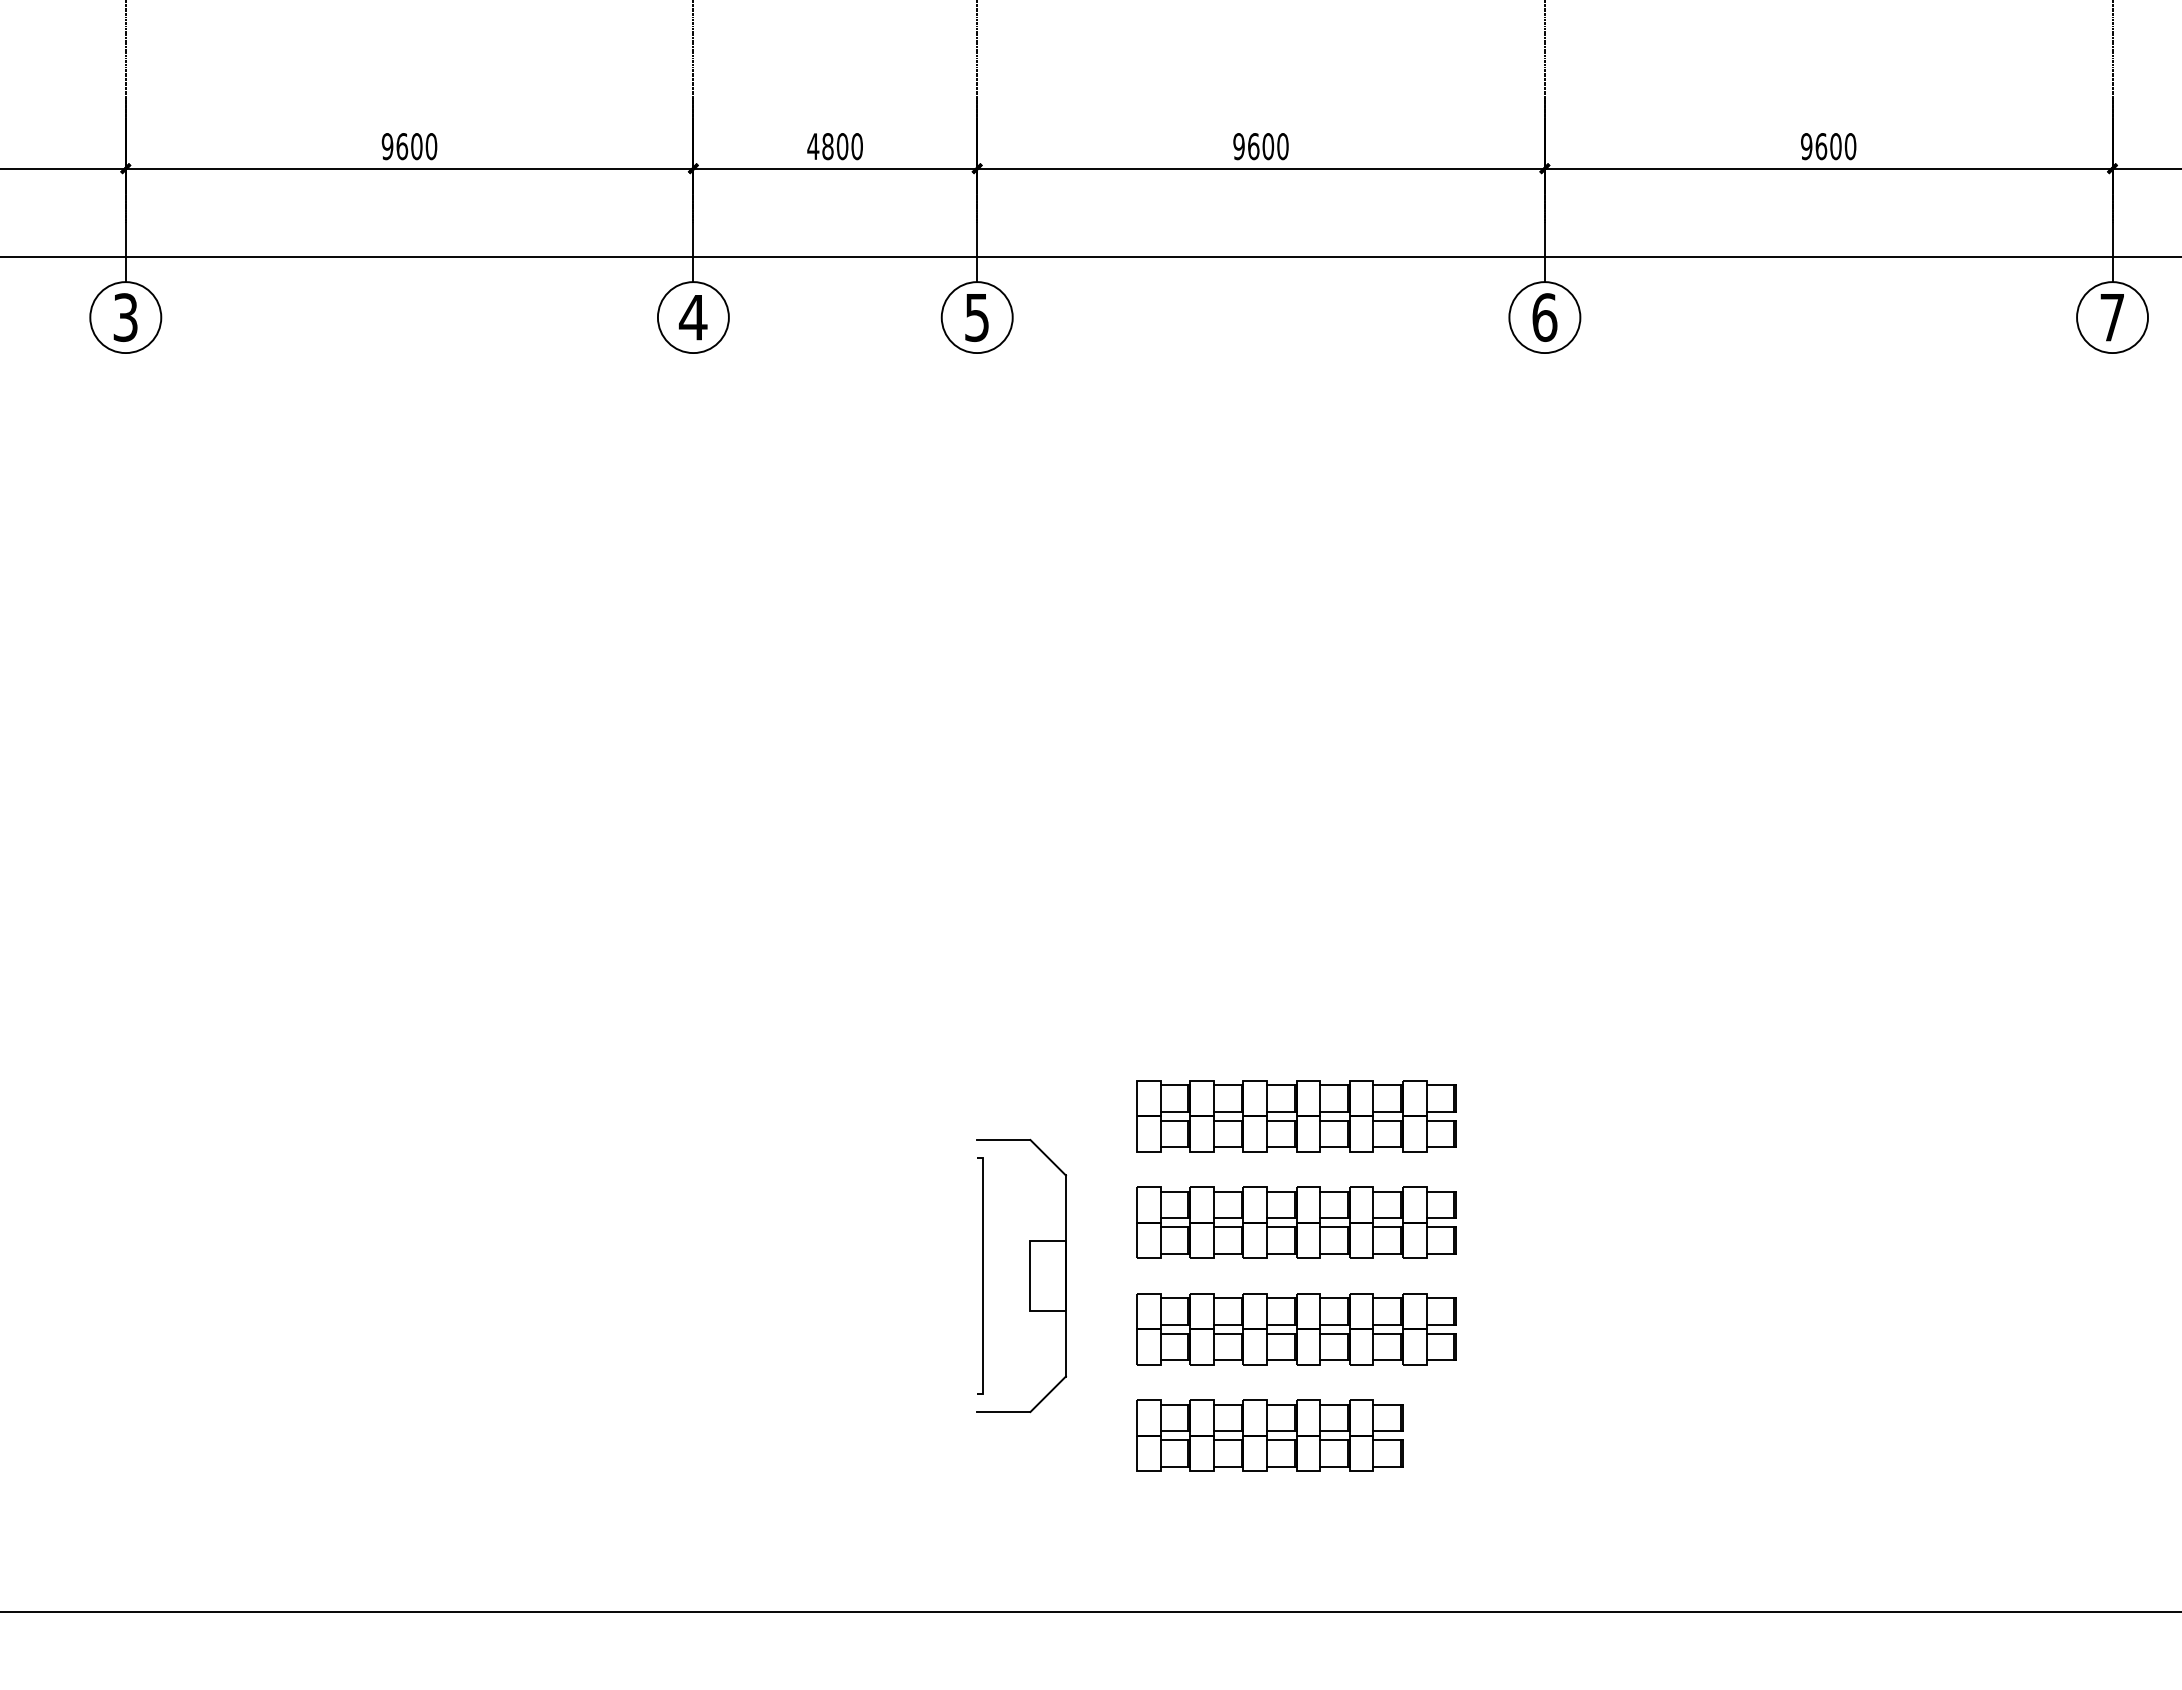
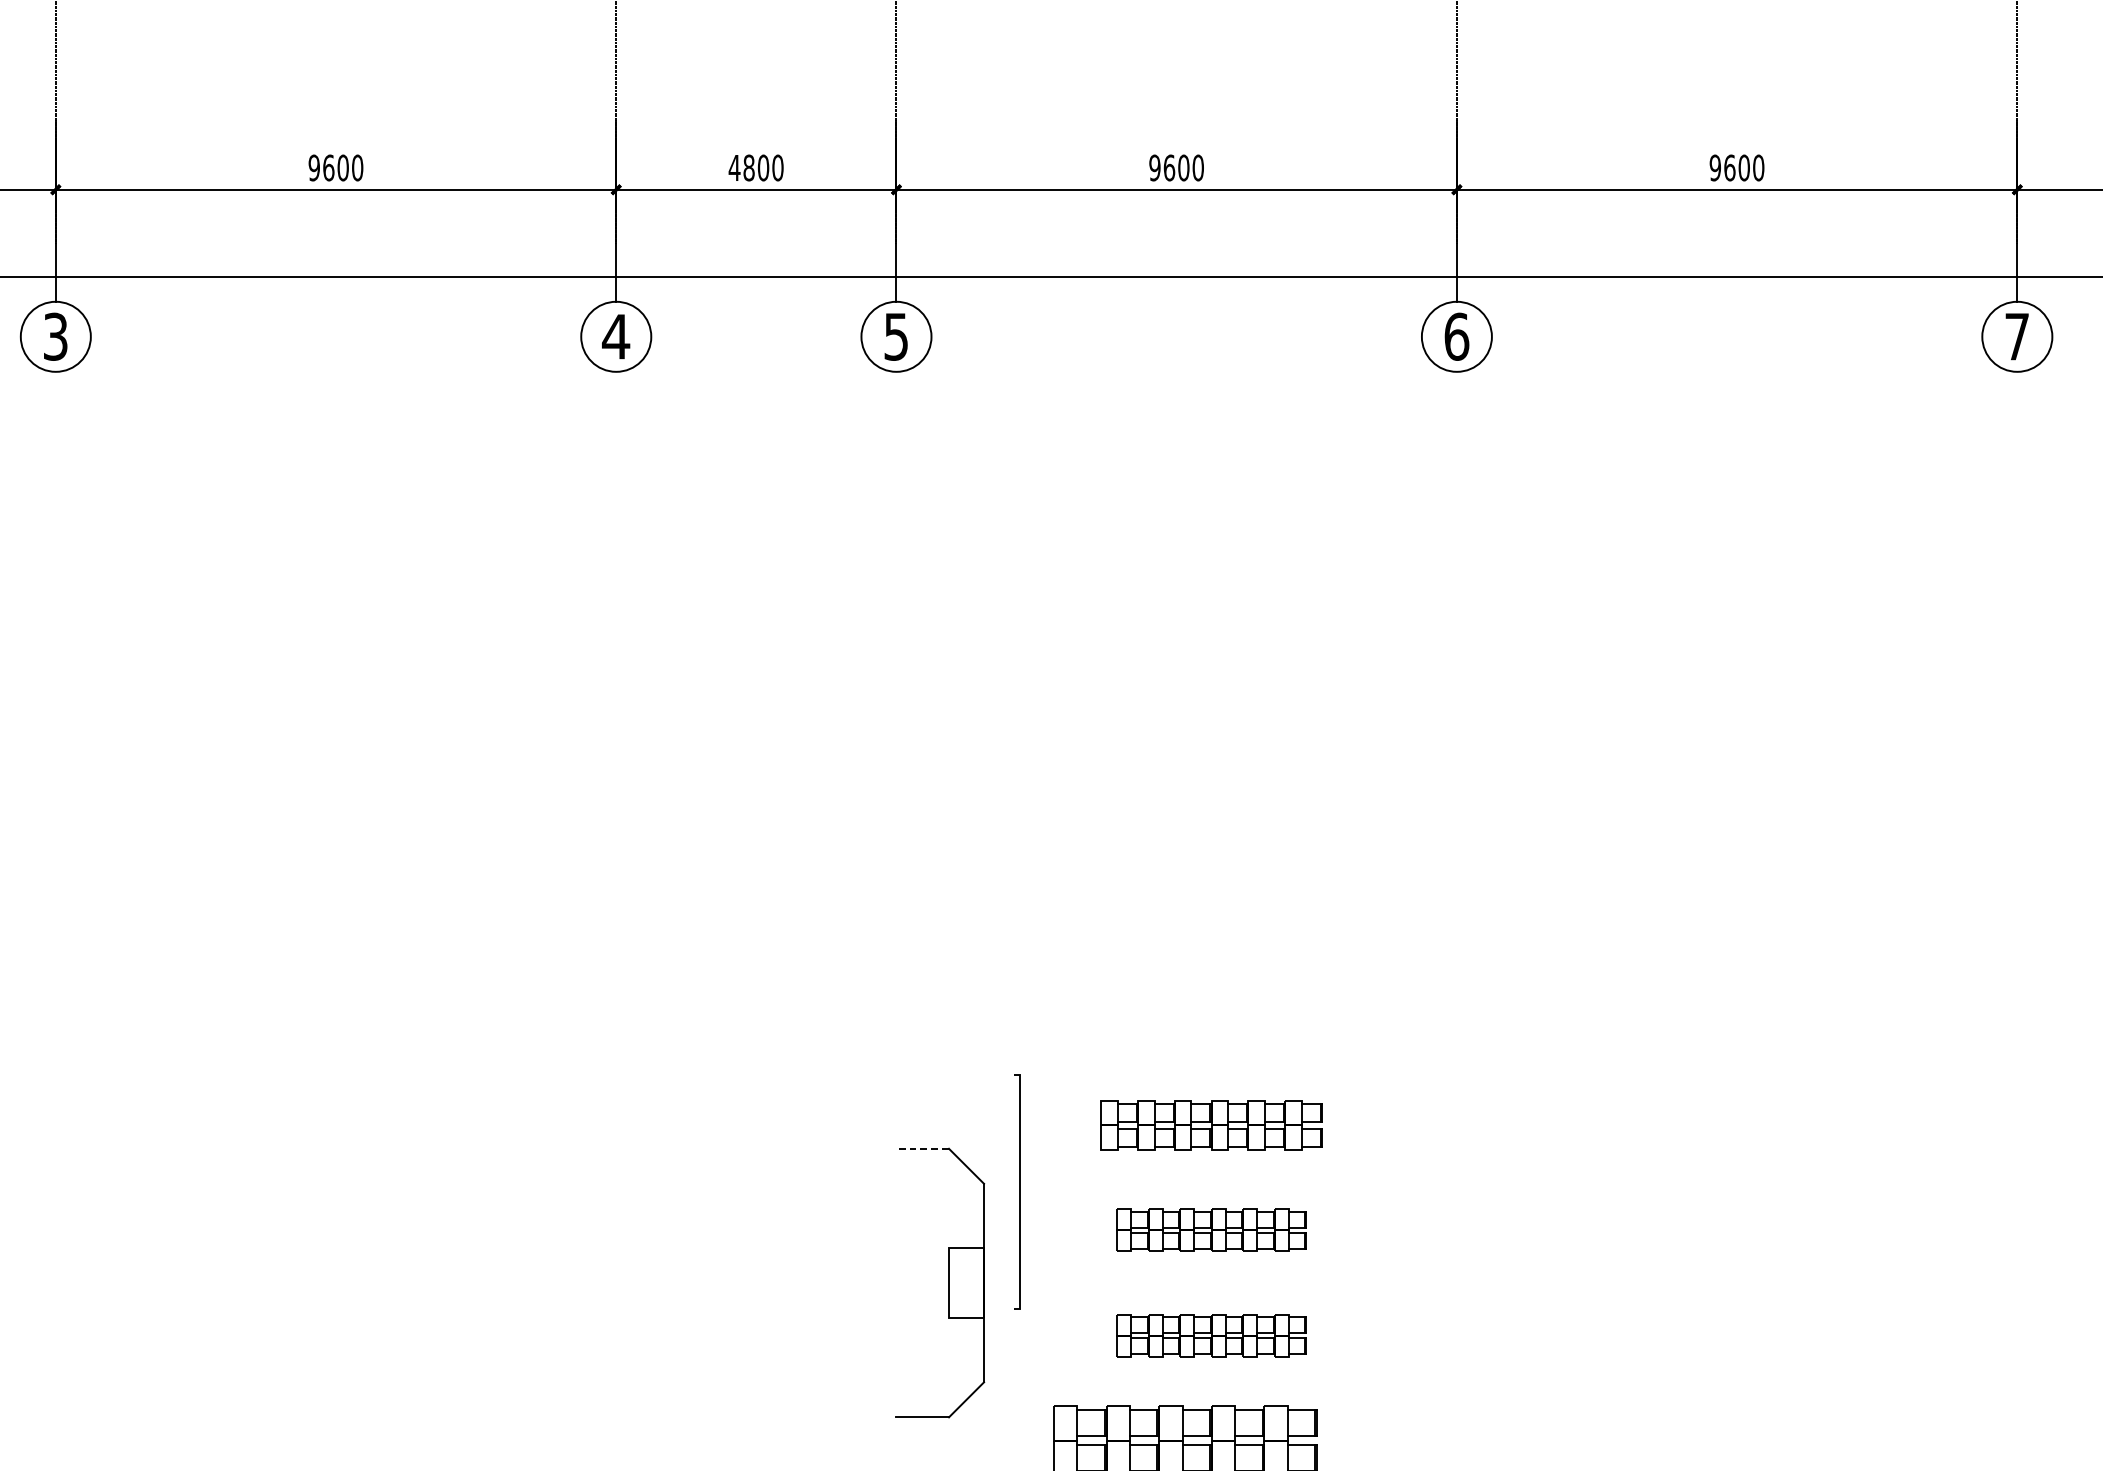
part: (1296, 1116) -> (1211, 1125), size x0.7
line: (1003, 1140) -> (922, 1149), solid -> dashed
part: (1296, 1222) -> (1211, 1230), size x0.6
line: (982, 1275) -> (1019, 1191), moved
part: (1296, 1329) -> (1211, 1335), size x0.6

